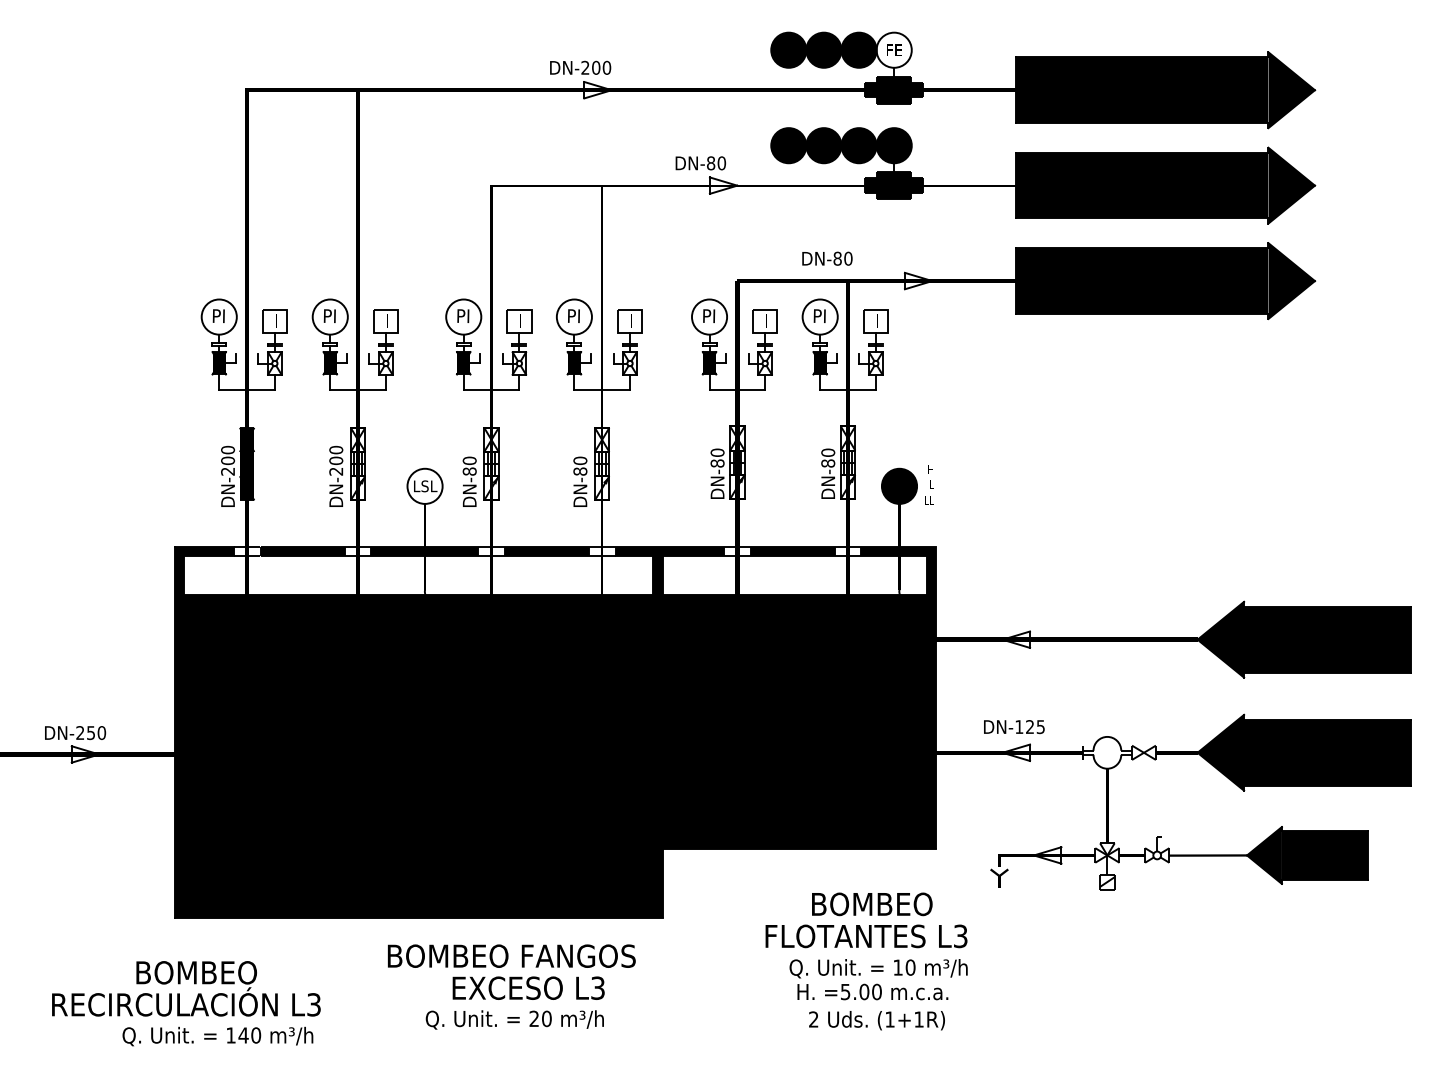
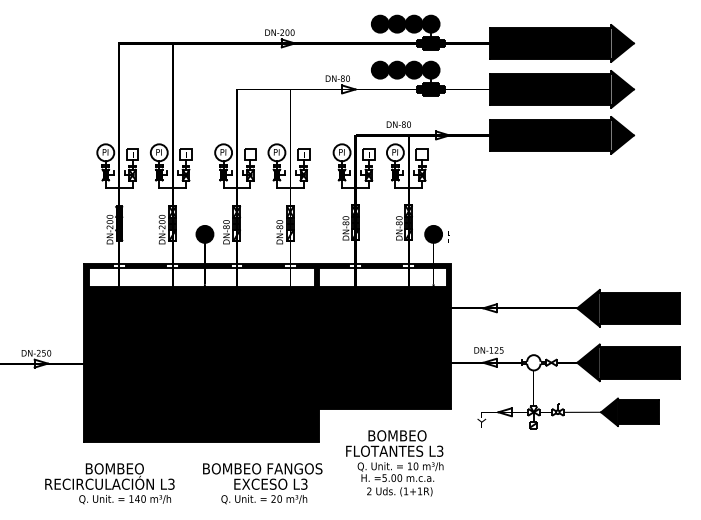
fill: (892, 48) -> (430, 23), added
fill: (424, 484) -> (204, 233), added
text: (866, 961) -> (394, 463), moved
text: (511, 986) -> (262, 483), moved
text: (185, 1003) -> (109, 483), moved

